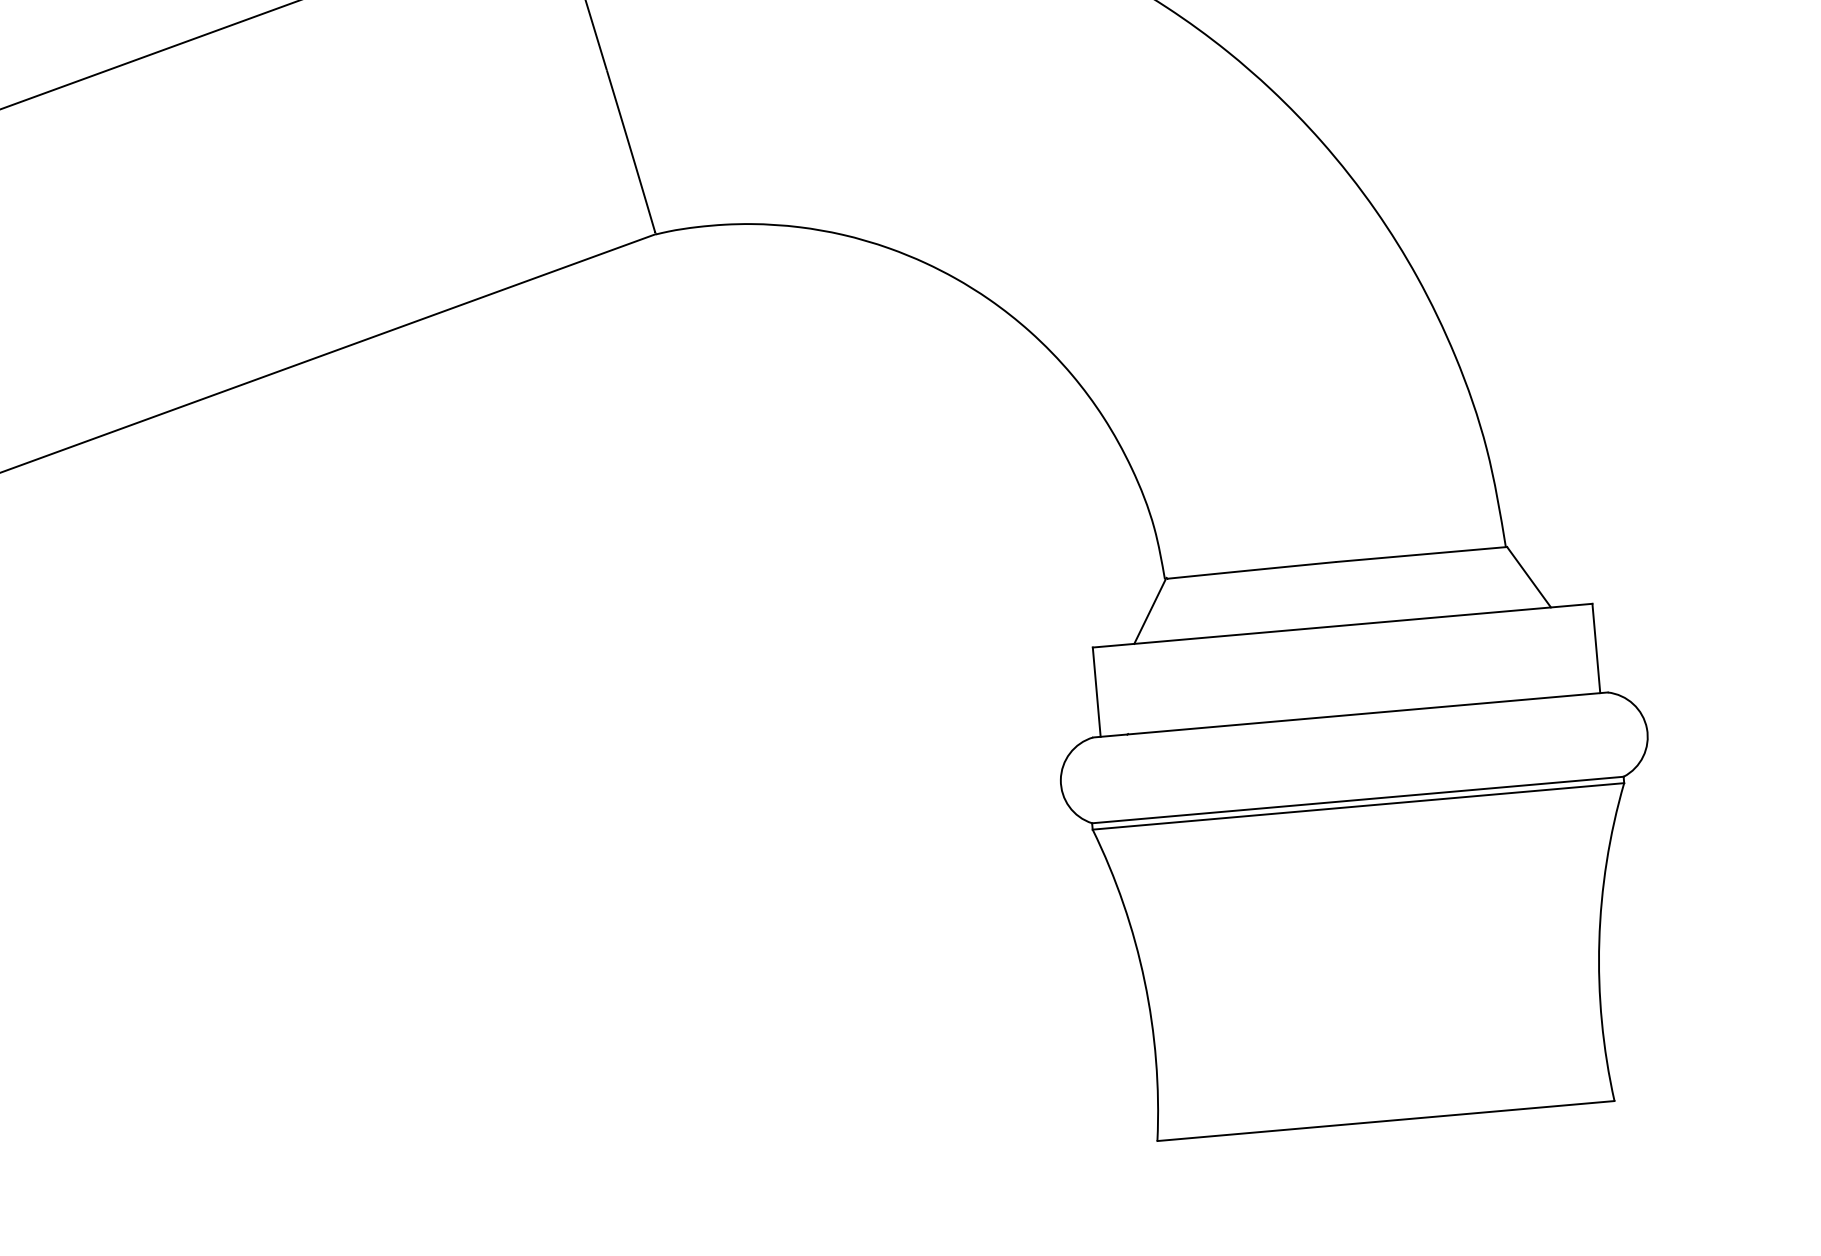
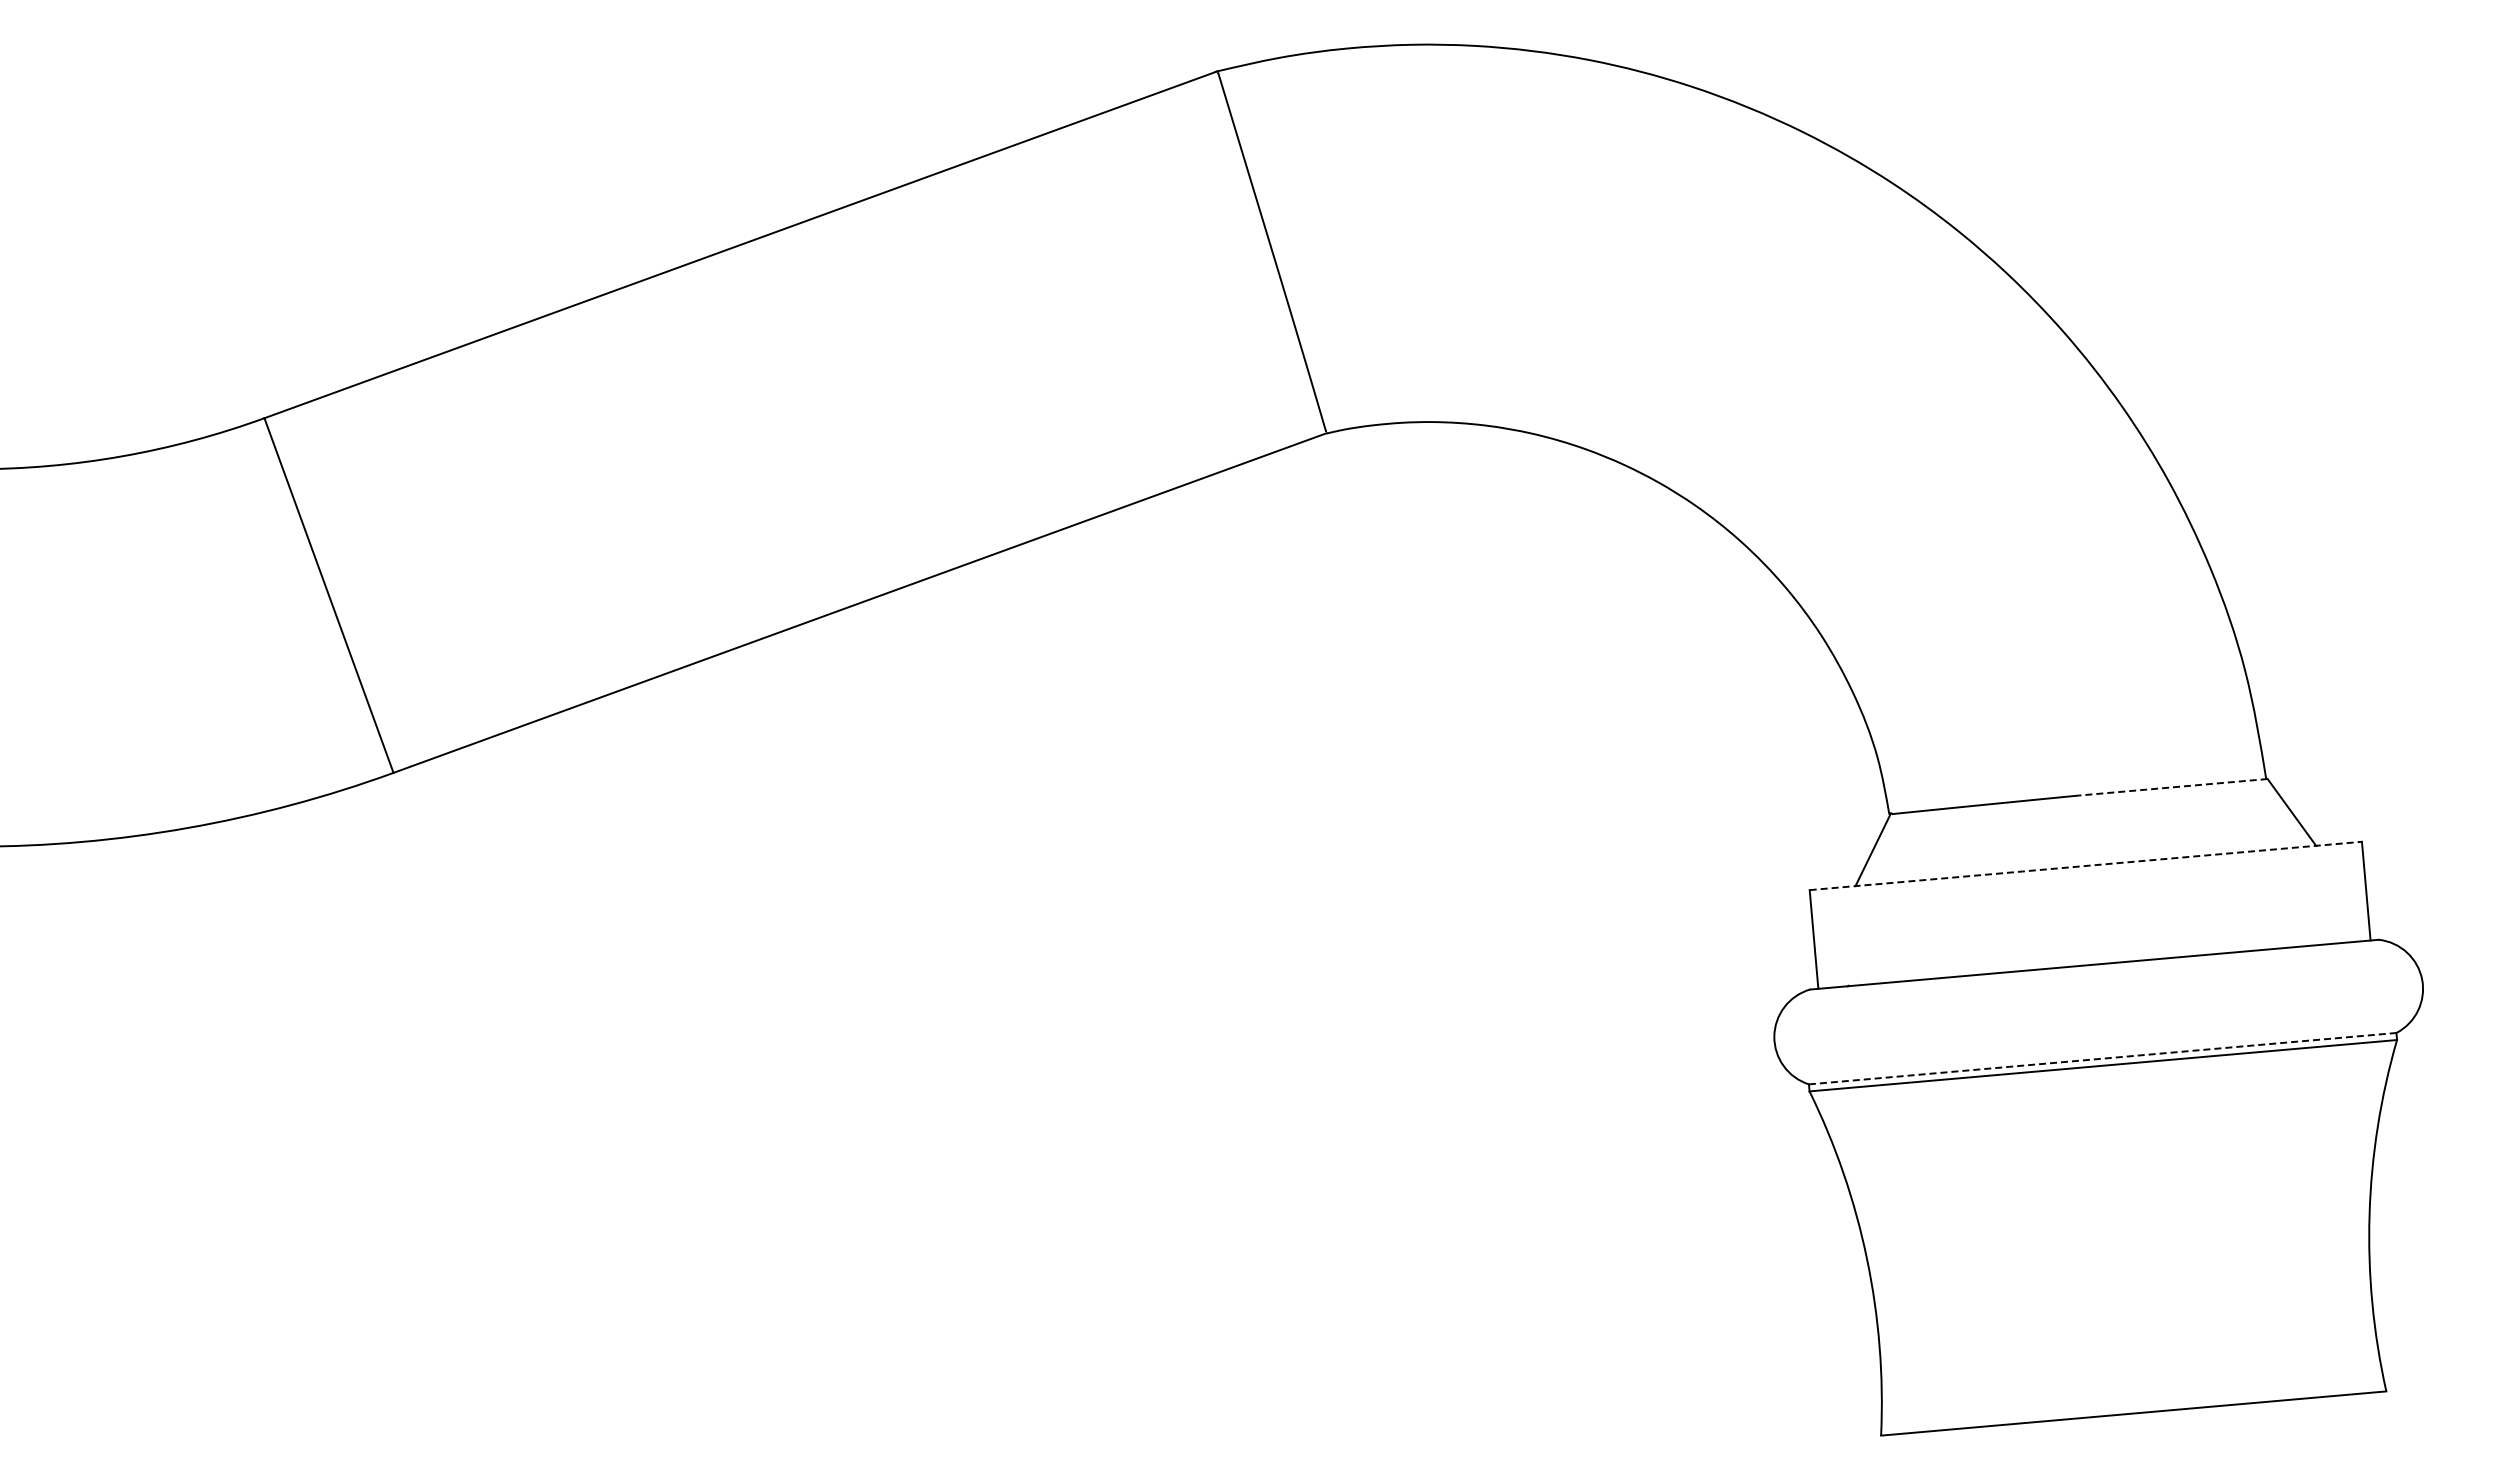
line: (1421, 554) -> (2173, 787), solid -> dashed
line: (1343, 625) -> (2086, 865), solid -> dashed
line: (1357, 799) -> (2102, 1058), solid -> dashed

